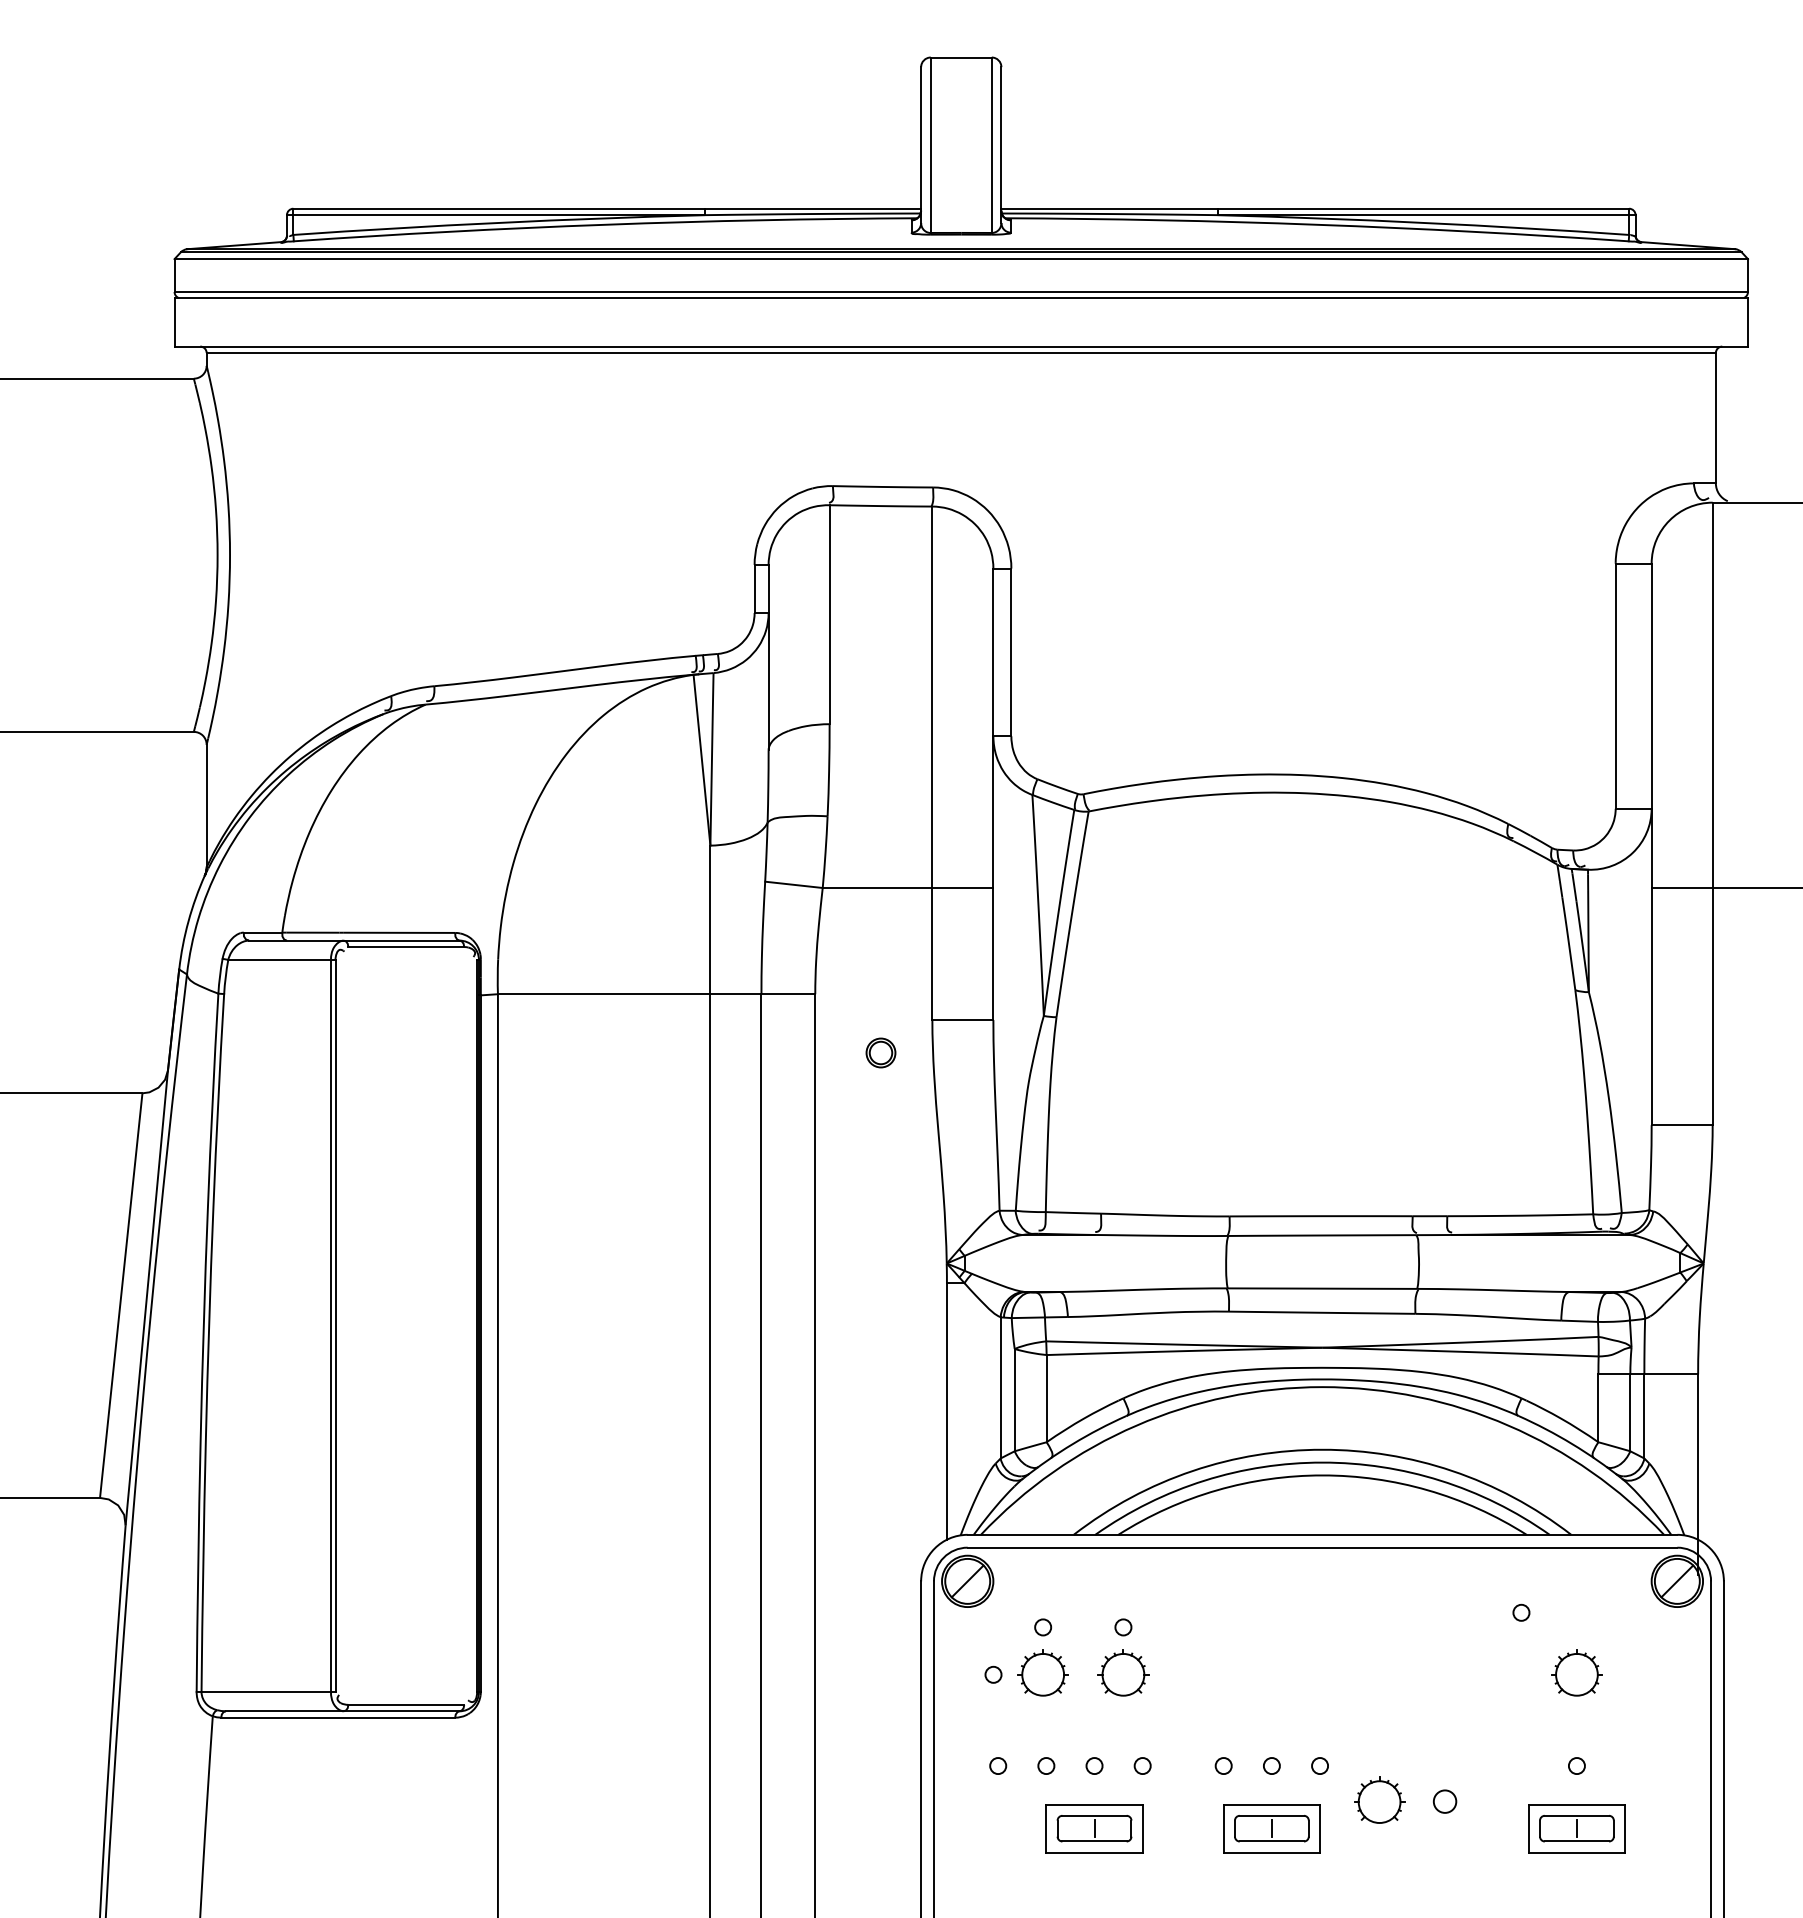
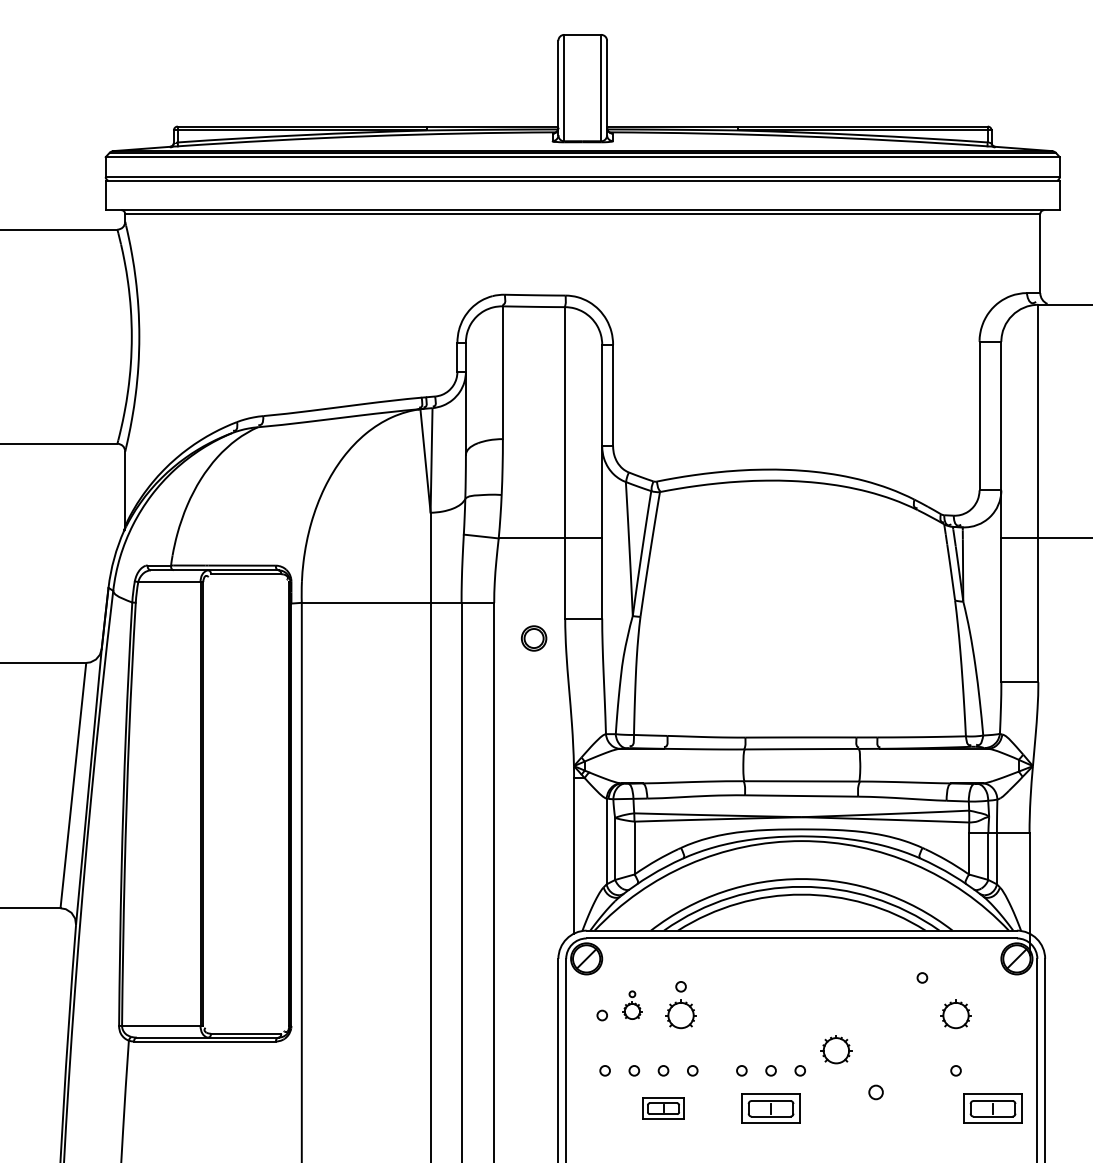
part: (880, 1053) -> (533, 638), size x1.4
part: (1043, 1658) -> (632, 1005), size x0.6
part: (1379, 1800) -> (836, 1049), moved
part: (1094, 1828) -> (663, 1108), size x0.7
part: (1576, 1828) -> (992, 1108), moved

